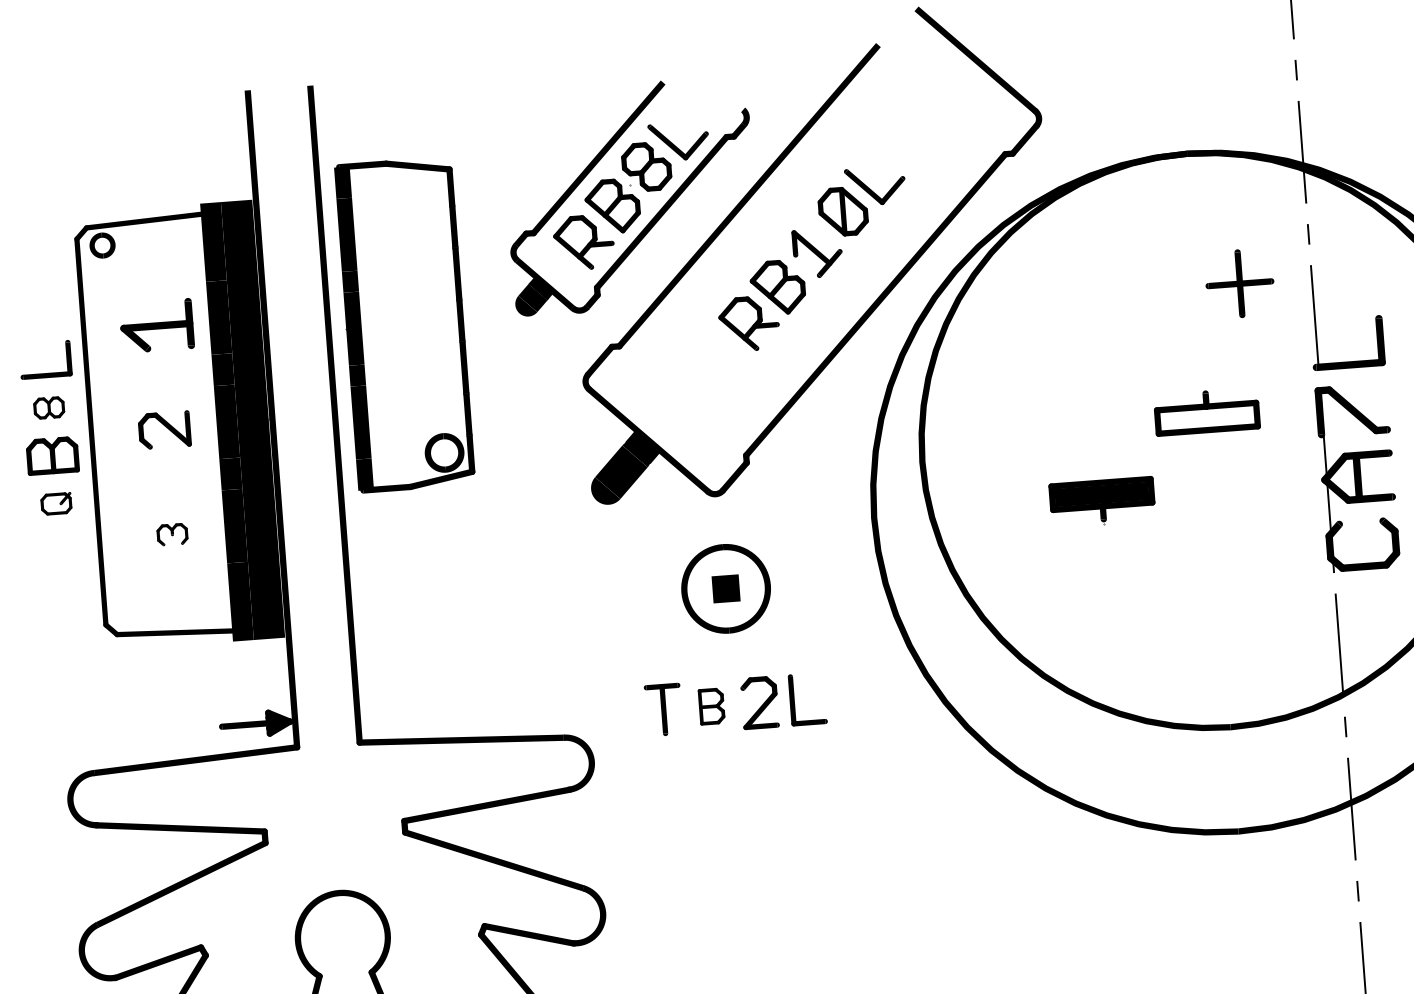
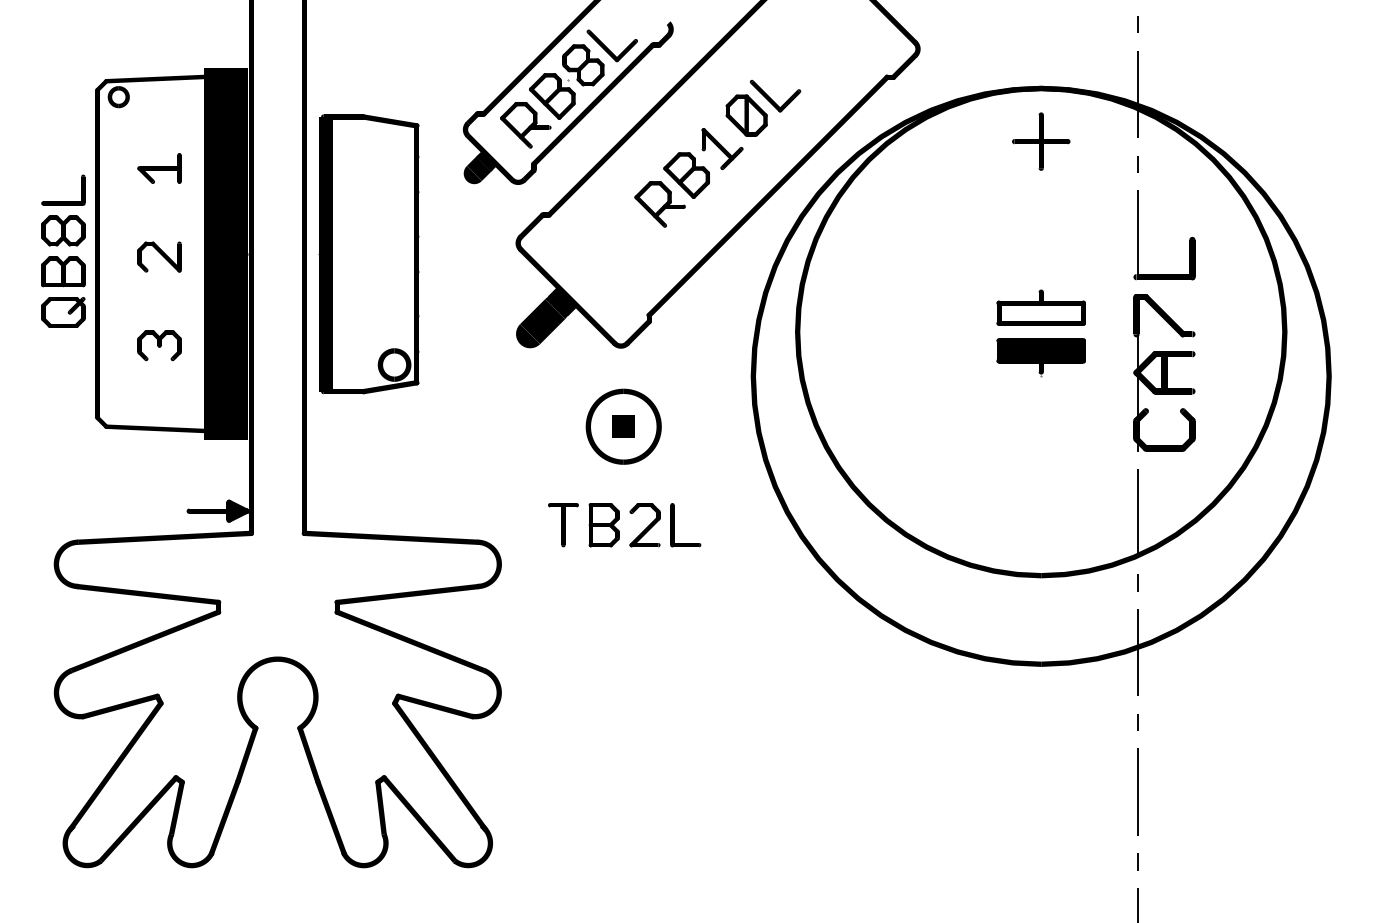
part: (1240, 283) -> (1041, 141), moved
part: (156, 325) -> (159, 168), size x0.71
part: (404, 325) -> (368, 254), moved
part: (49, 407) -> (63, 230), size x1.67
part: (1101, 502) -> (1040, 357), moved
part: (56, 503) -> (63, 312), size x1.67
part: (172, 534) -> (159, 345), size x1.67
part: (710, 706) -> (603, 525), size x1.43

